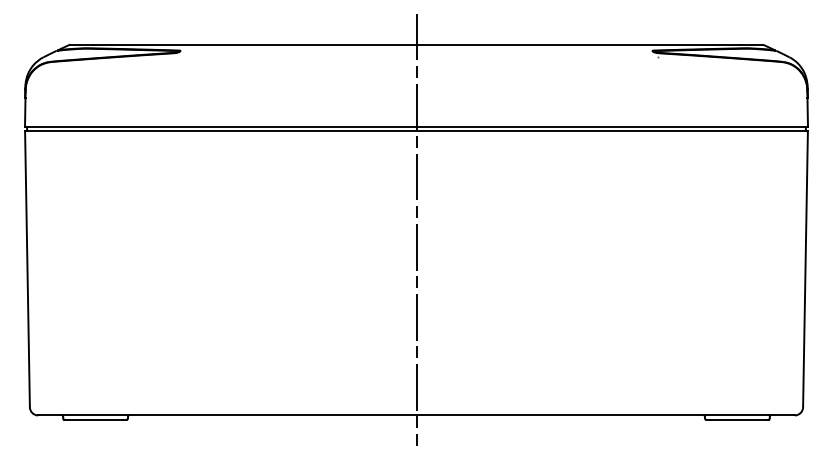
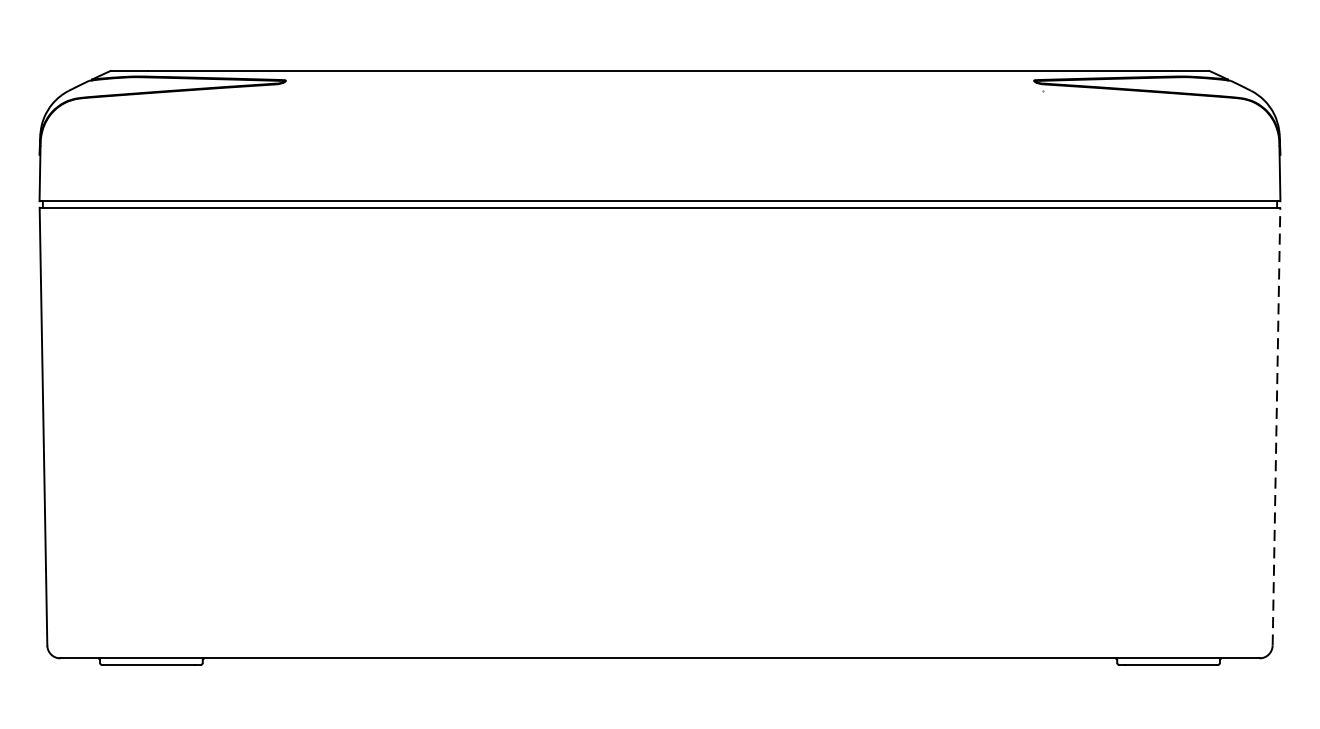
line: (416, 229) -> (660, 363), removed
line: (805, 268) -> (1276, 425), solid -> dashed

